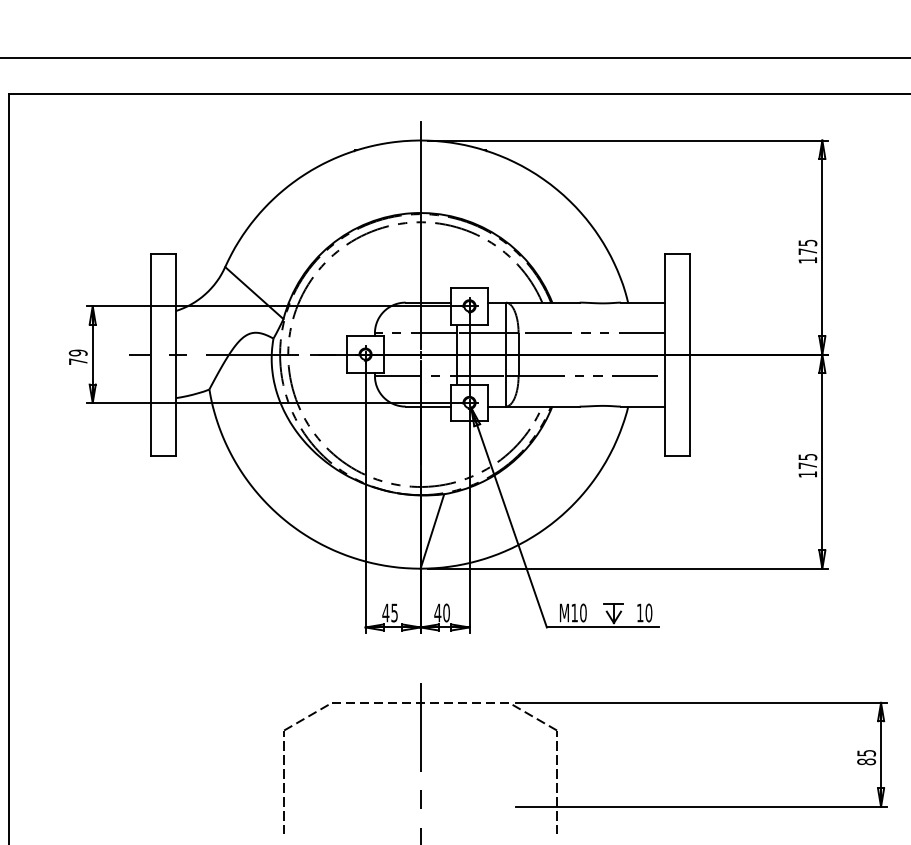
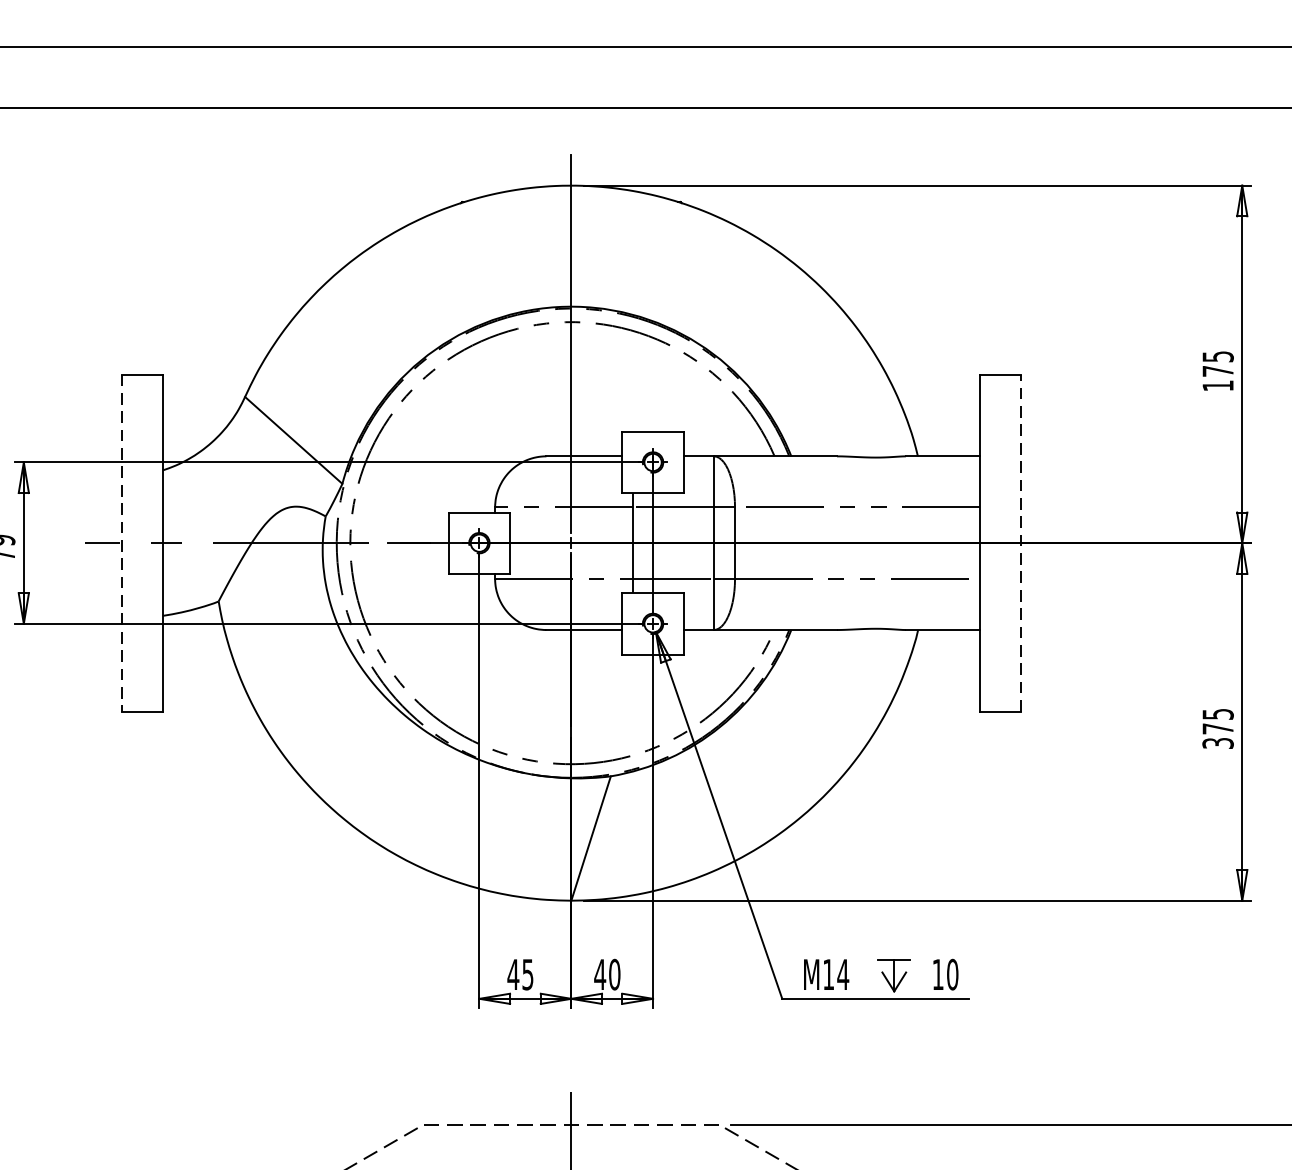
line: (151, 354) -> (121, 542), solid -> dashed
line: (689, 354) -> (1020, 542), solid -> dashed
text: (807, 474) -> (1217, 743), 175 -> 375
text: (582, 612) -> (841, 973), M10 -> M14

